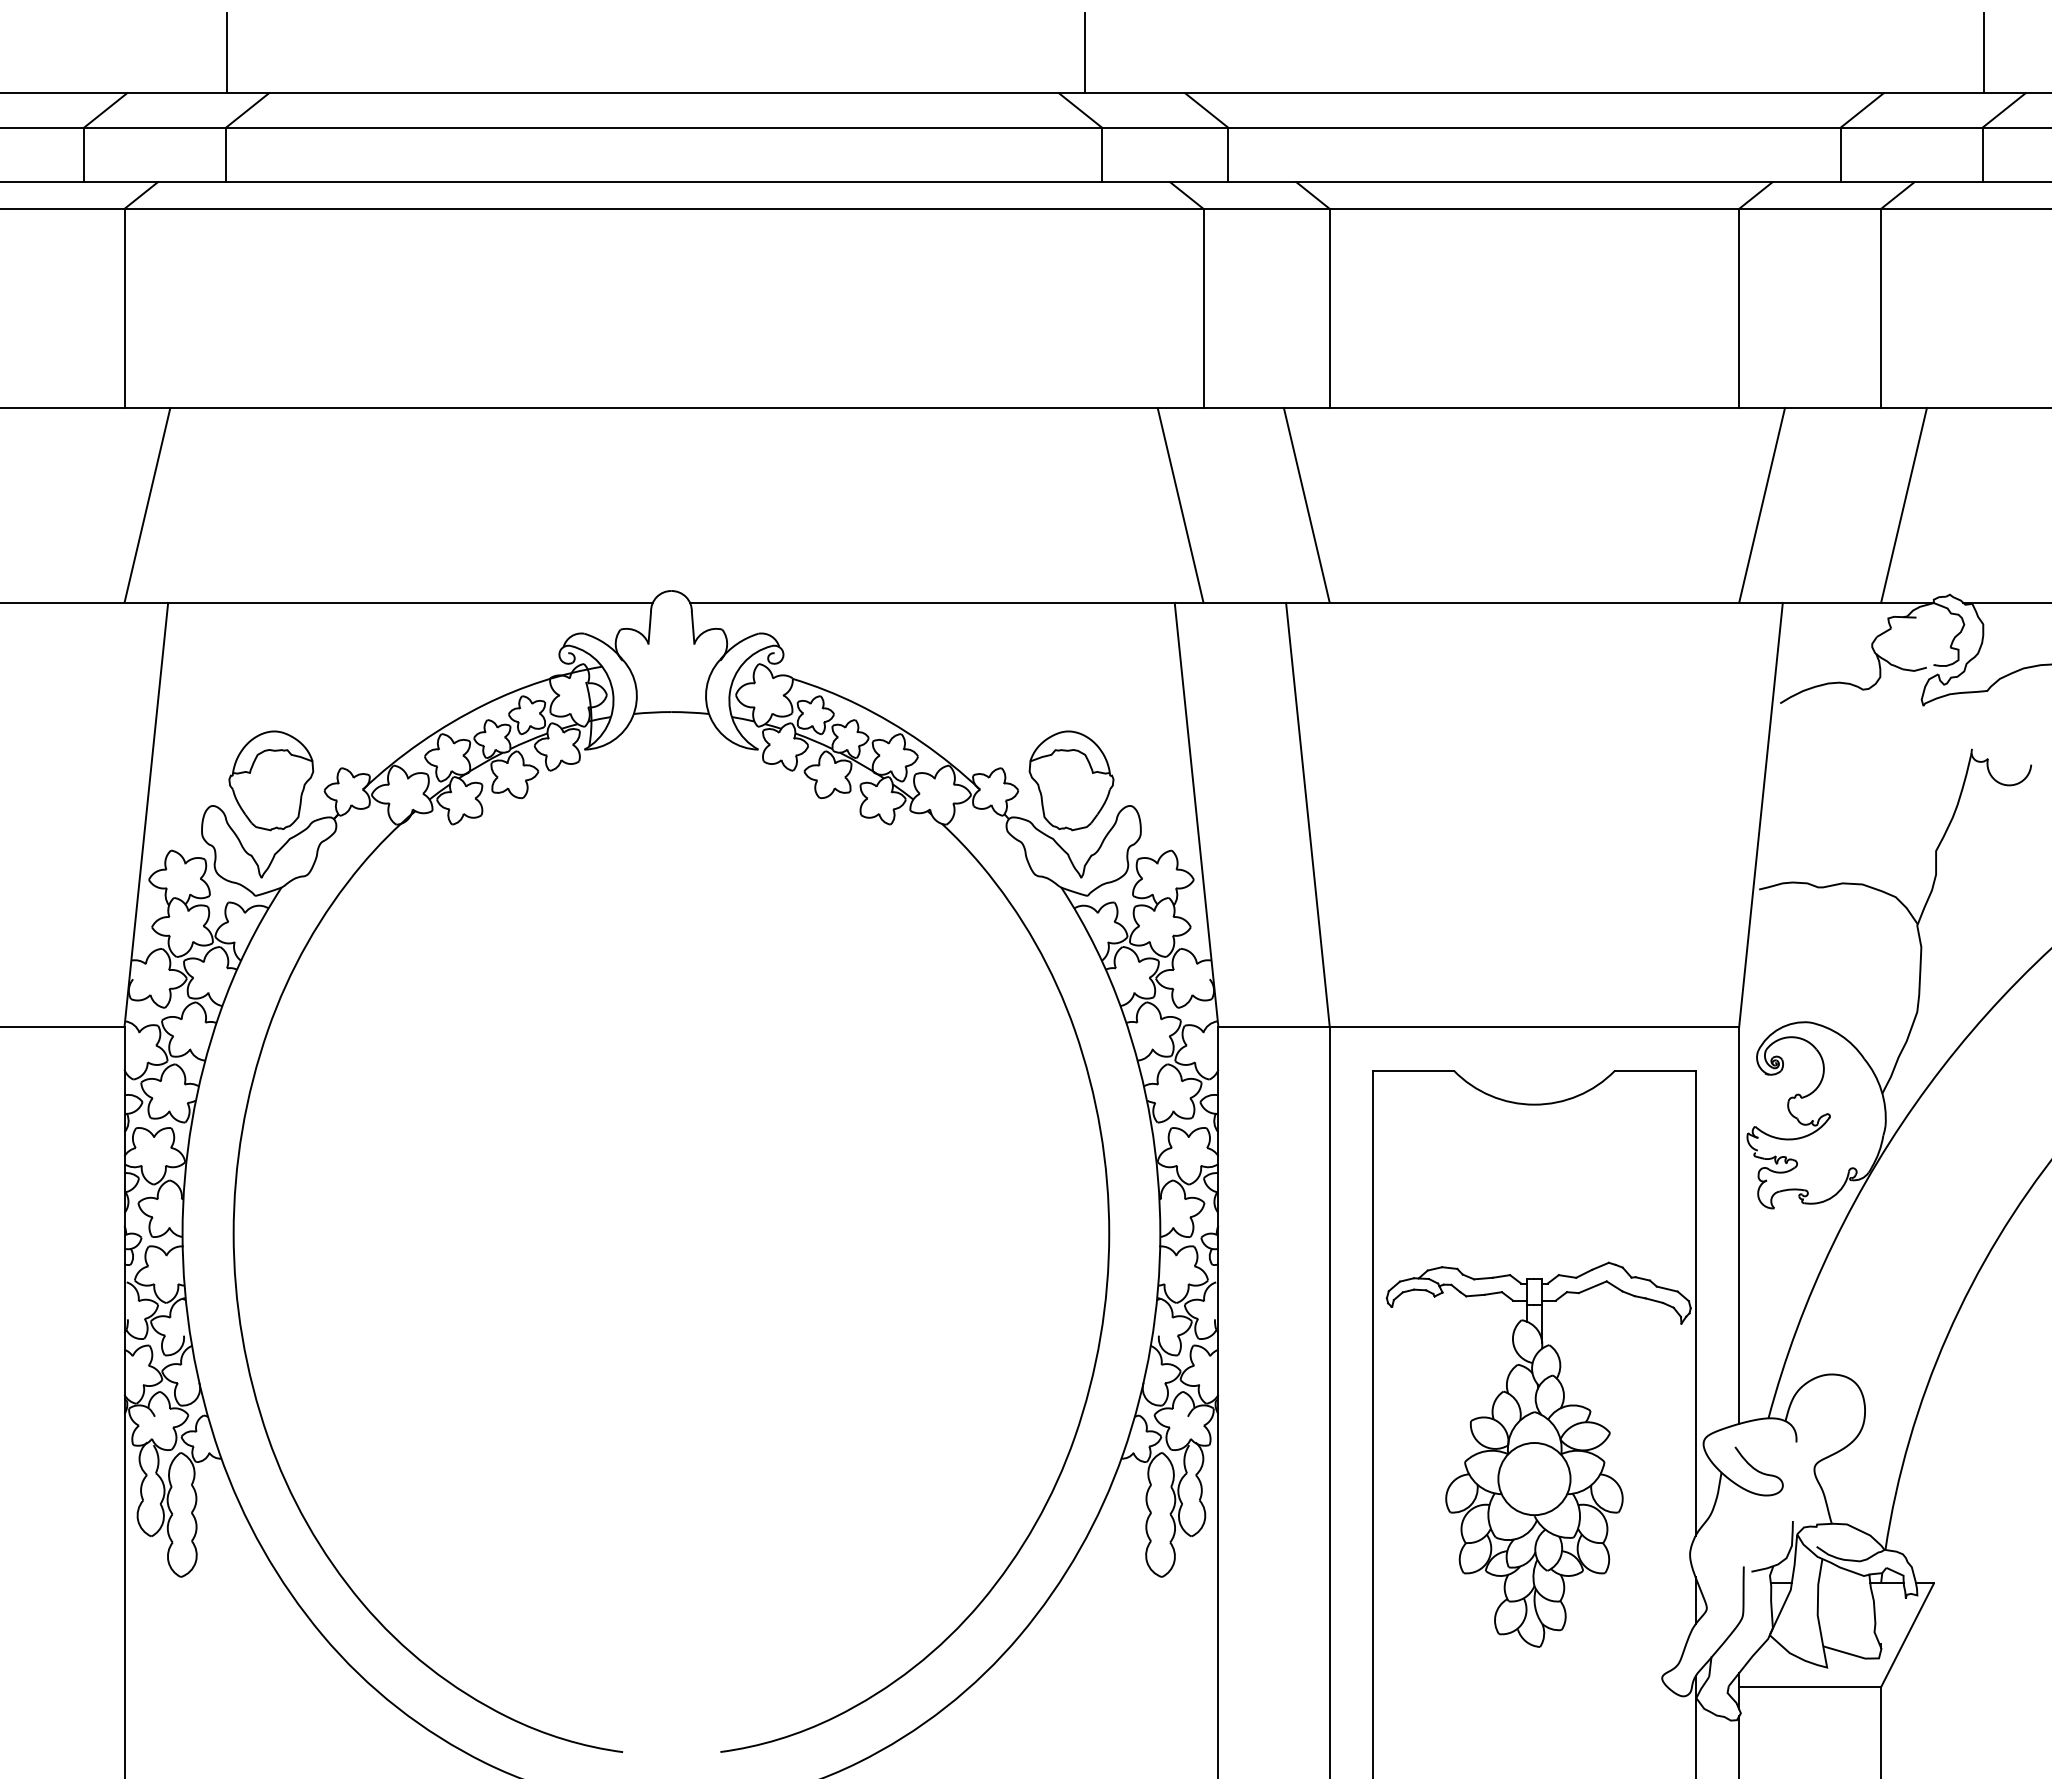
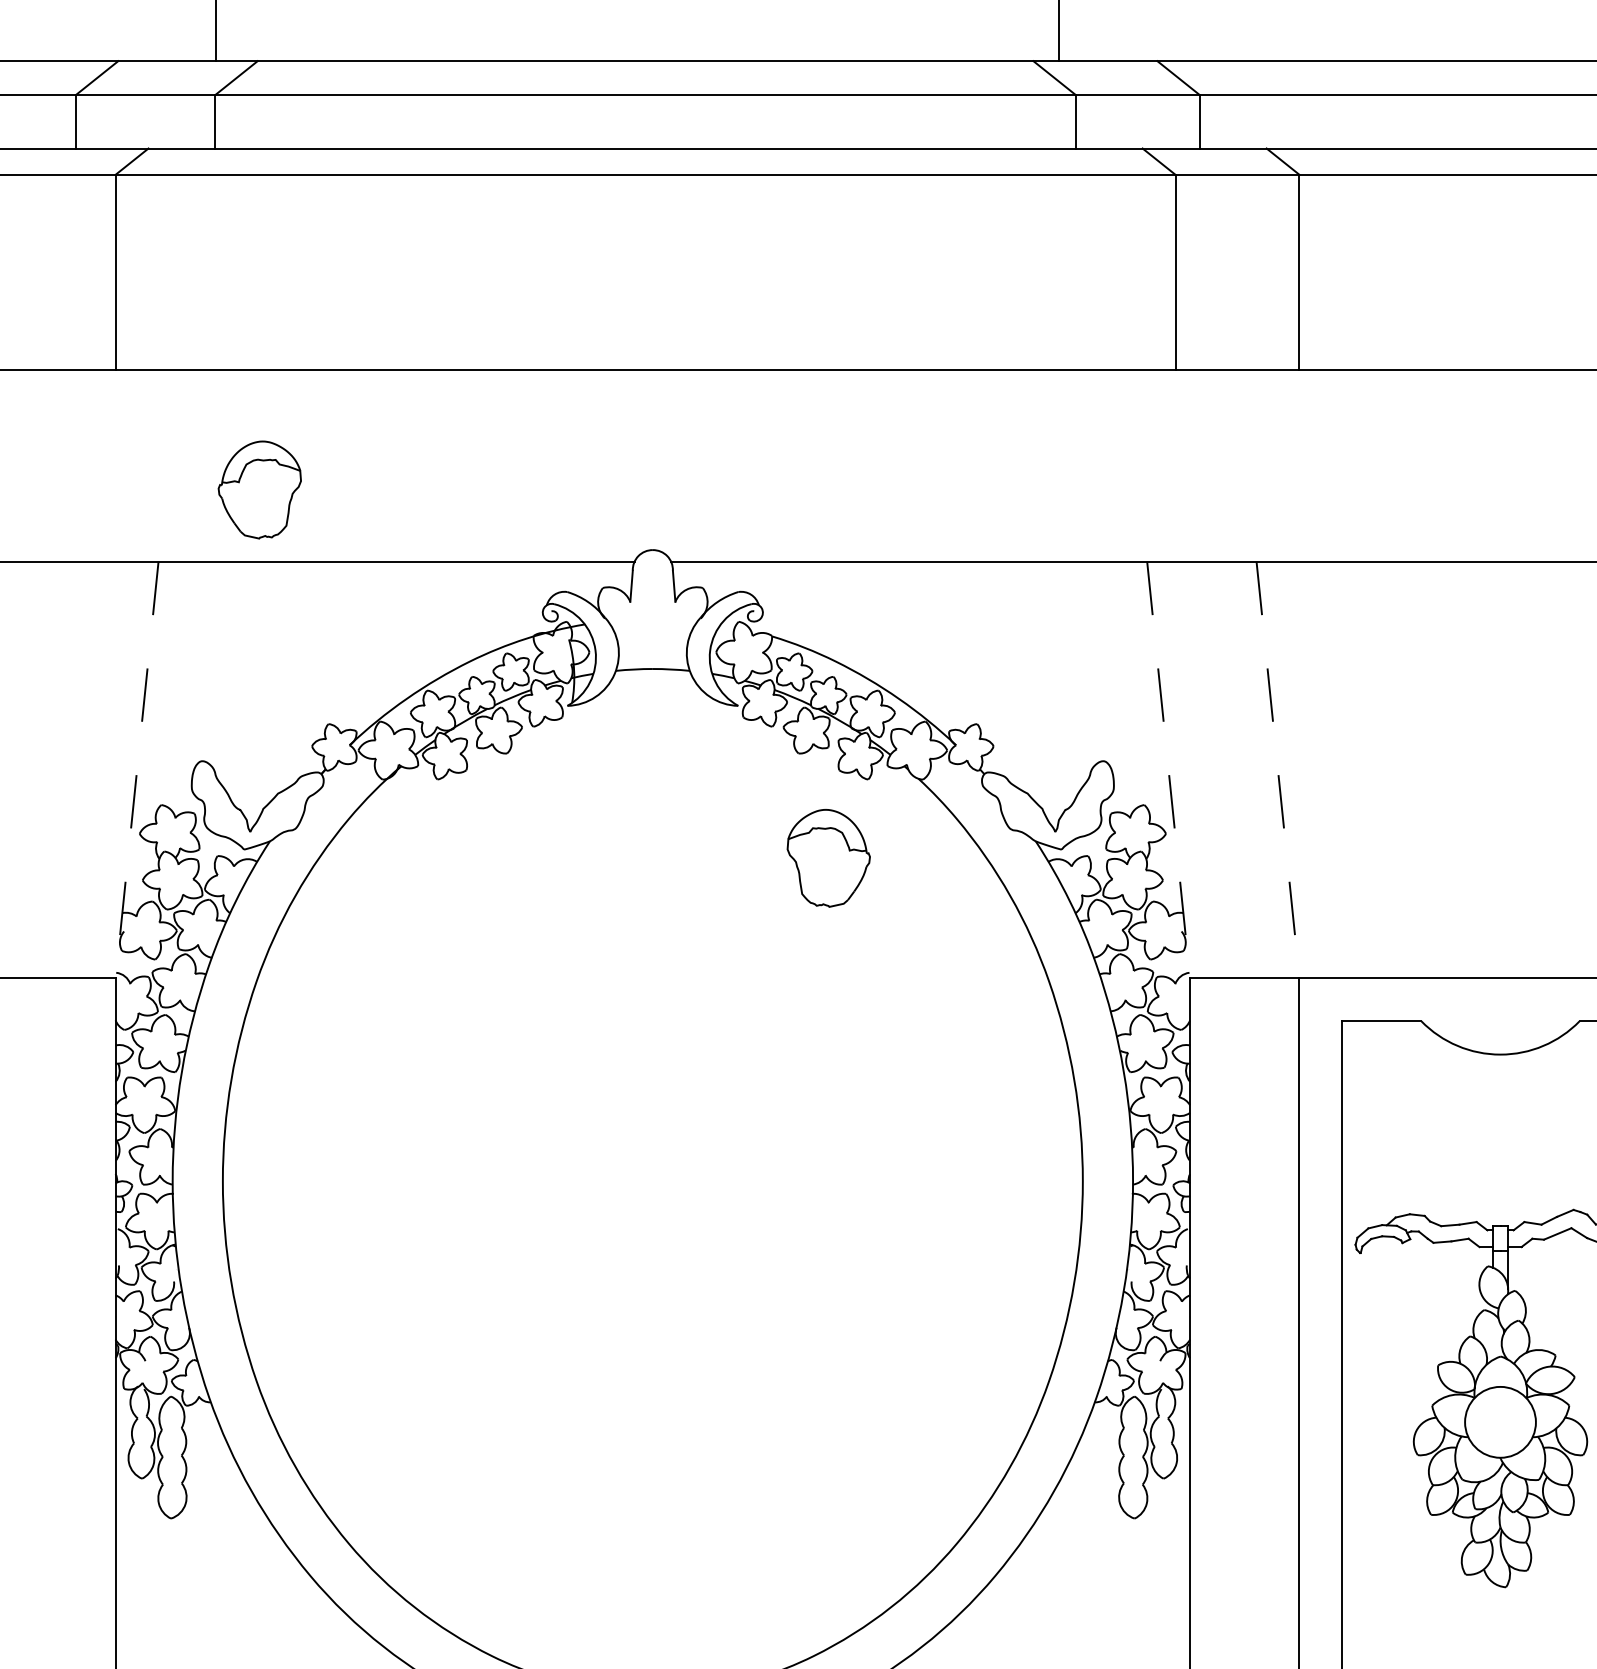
line: (147, 505) -> (138, 466), removed
line: (1180, 505) -> (1152, 466), removed
line: (1306, 505) -> (1276, 466), removed
part: (271, 780) -> (260, 489), moved
part: (1071, 780) -> (828, 858), moved
line: (146, 815) -> (137, 770), solid -> dashed
line: (1196, 815) -> (1168, 770), solid -> dashed
line: (1307, 815) -> (1277, 770), solid -> dashed

